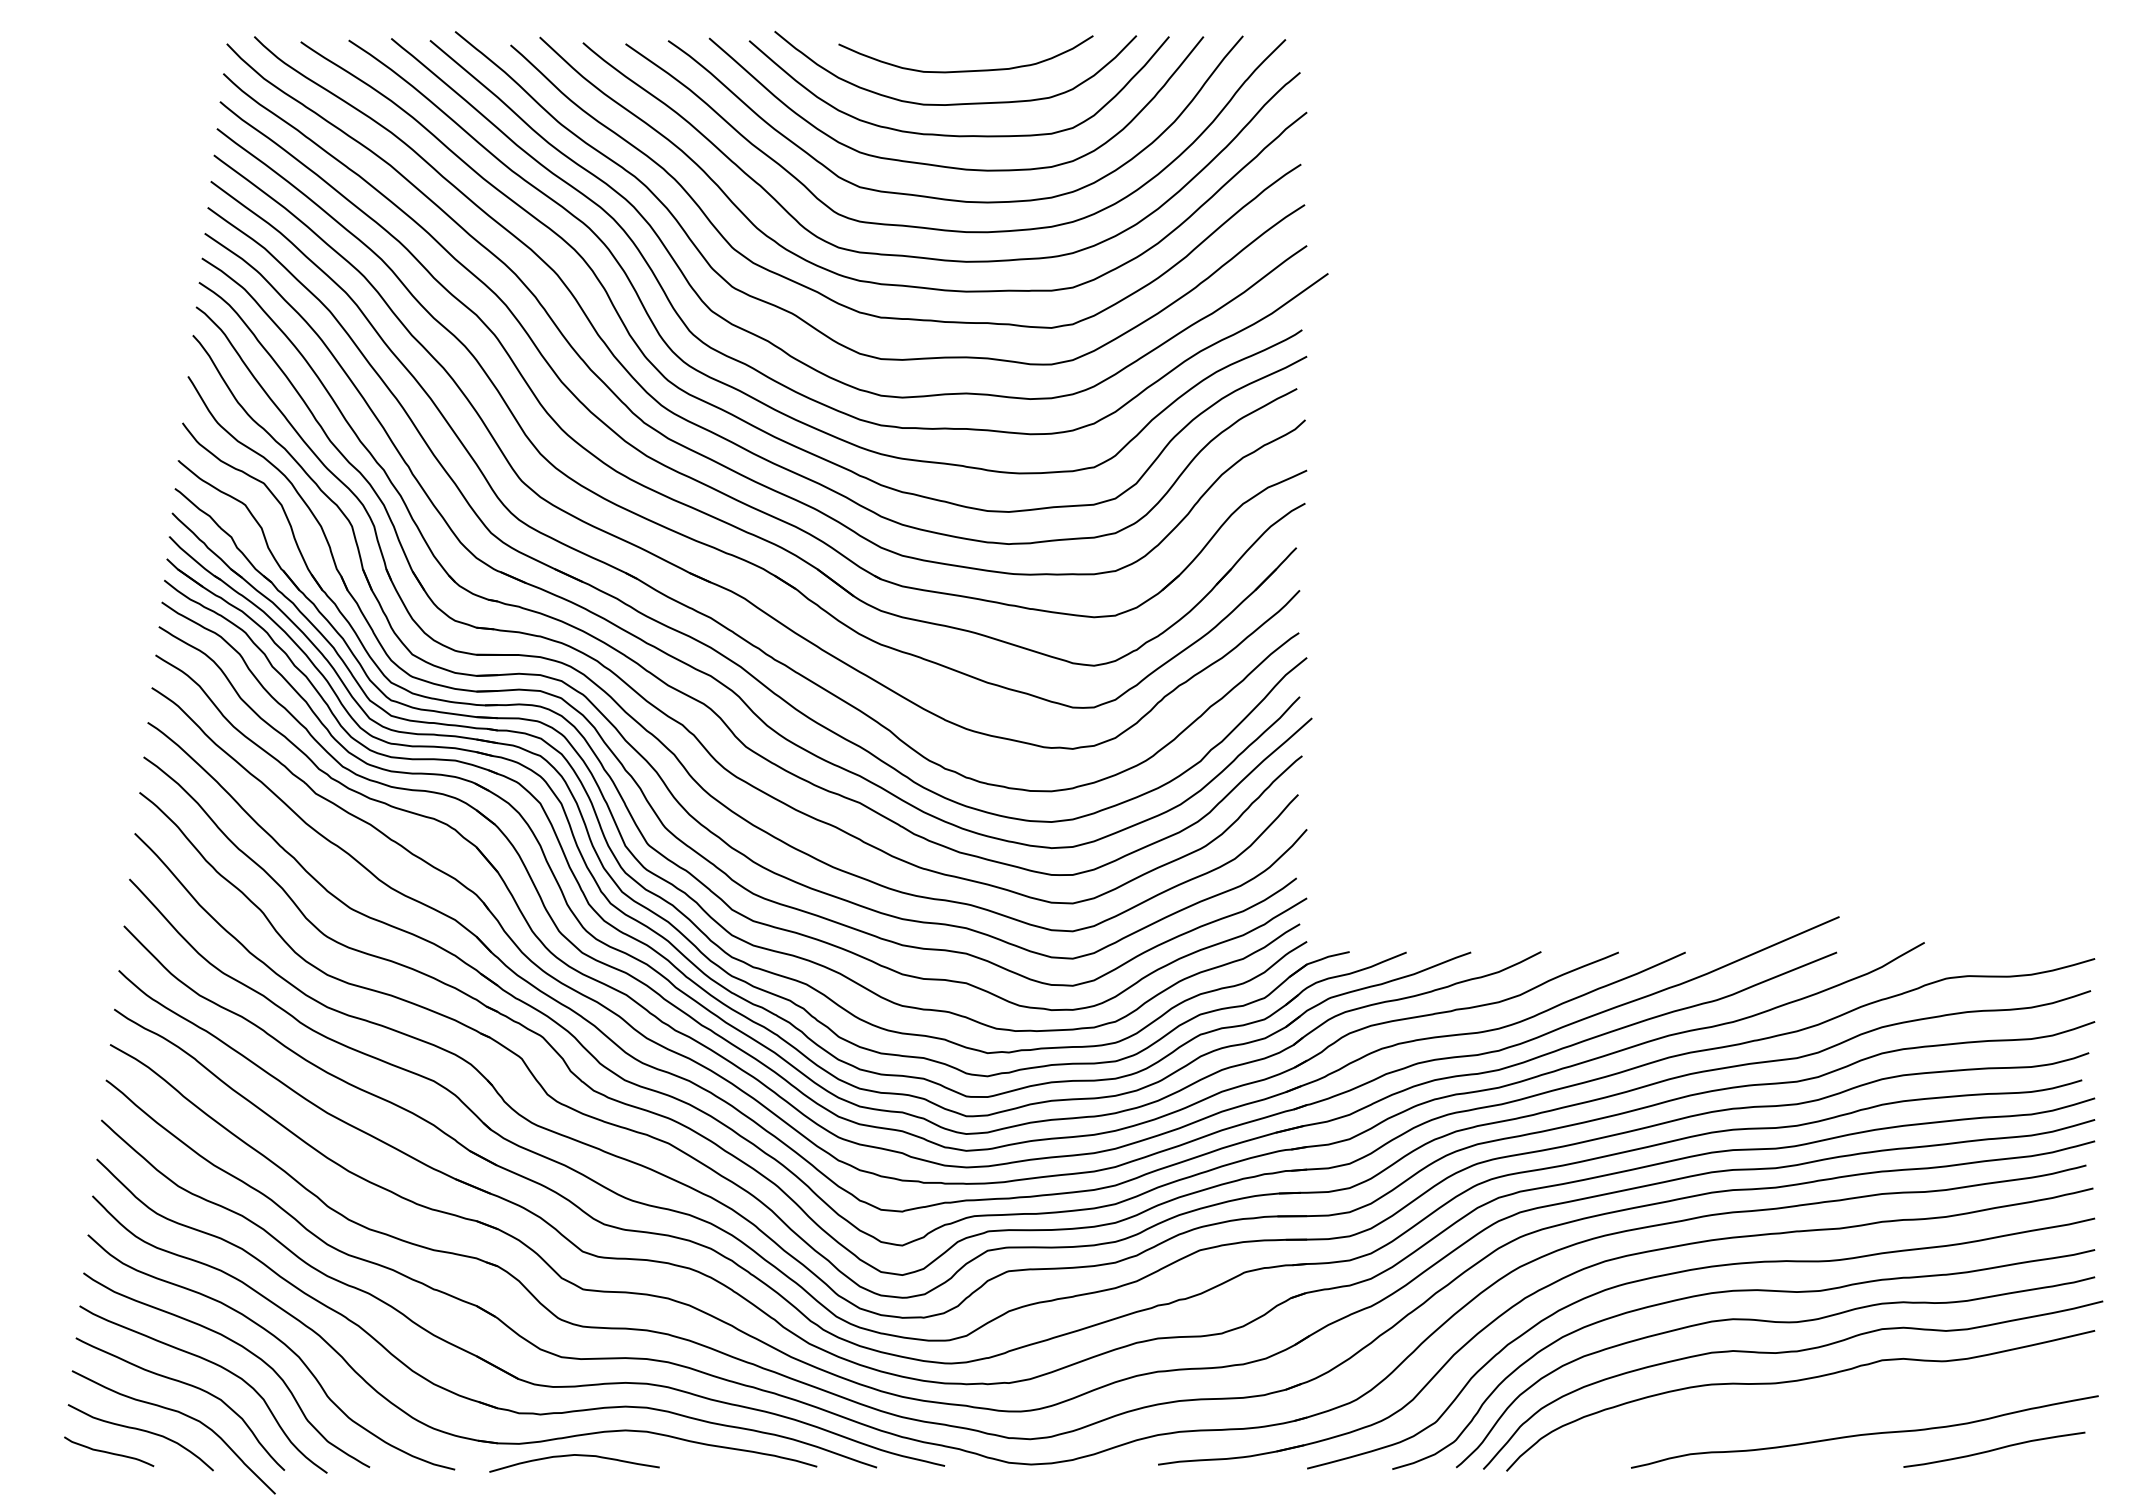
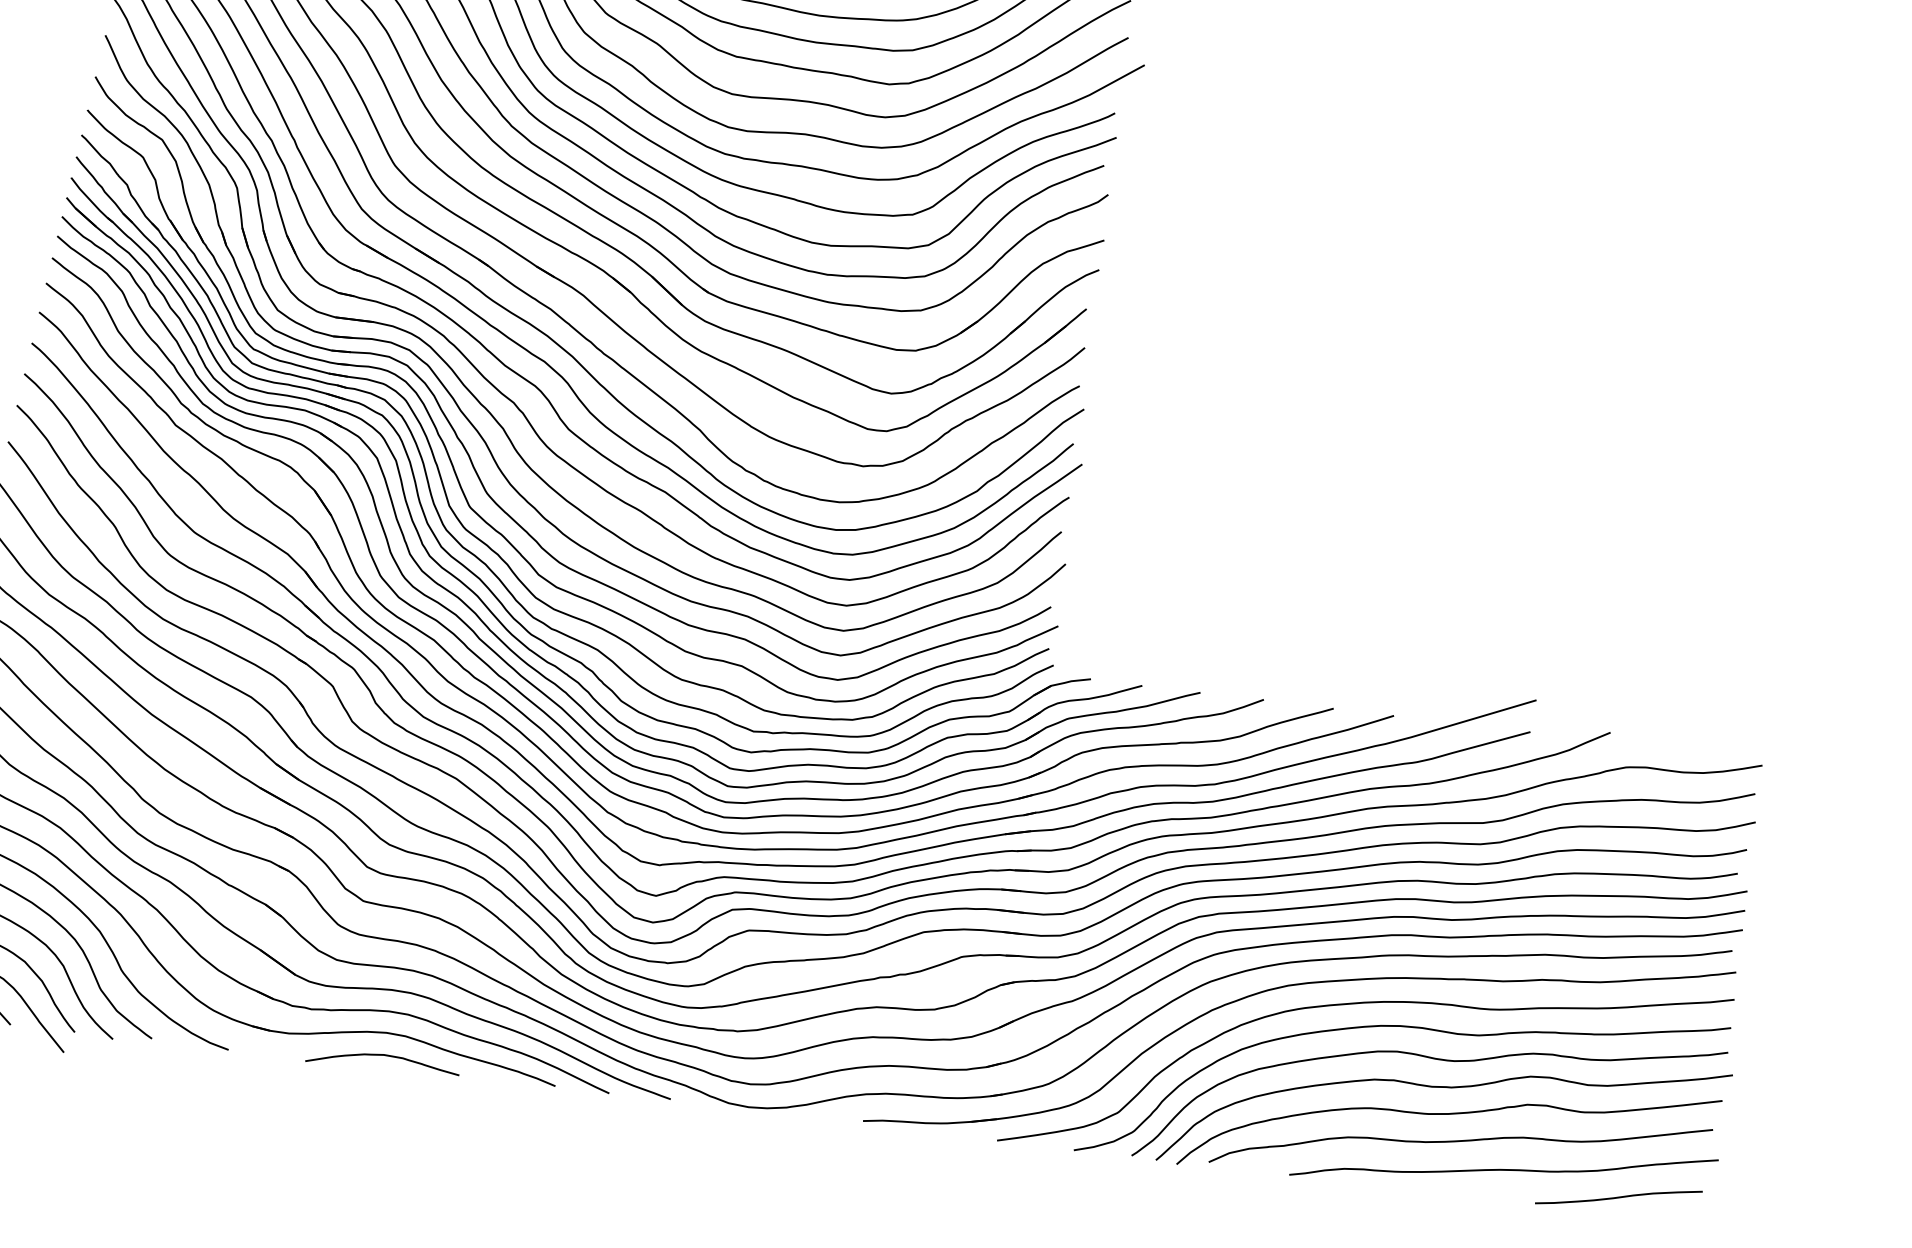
curve: (1814, 1409) -> (1460, 1141), added
curve: (571, 1456) -> (380, 1056), moved

